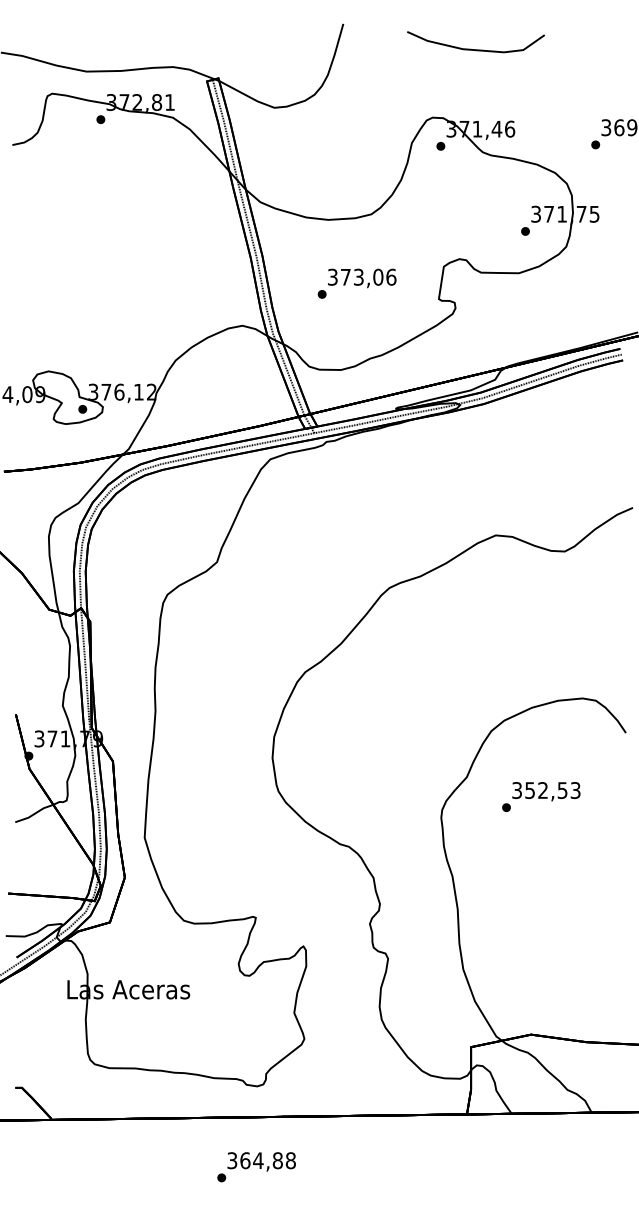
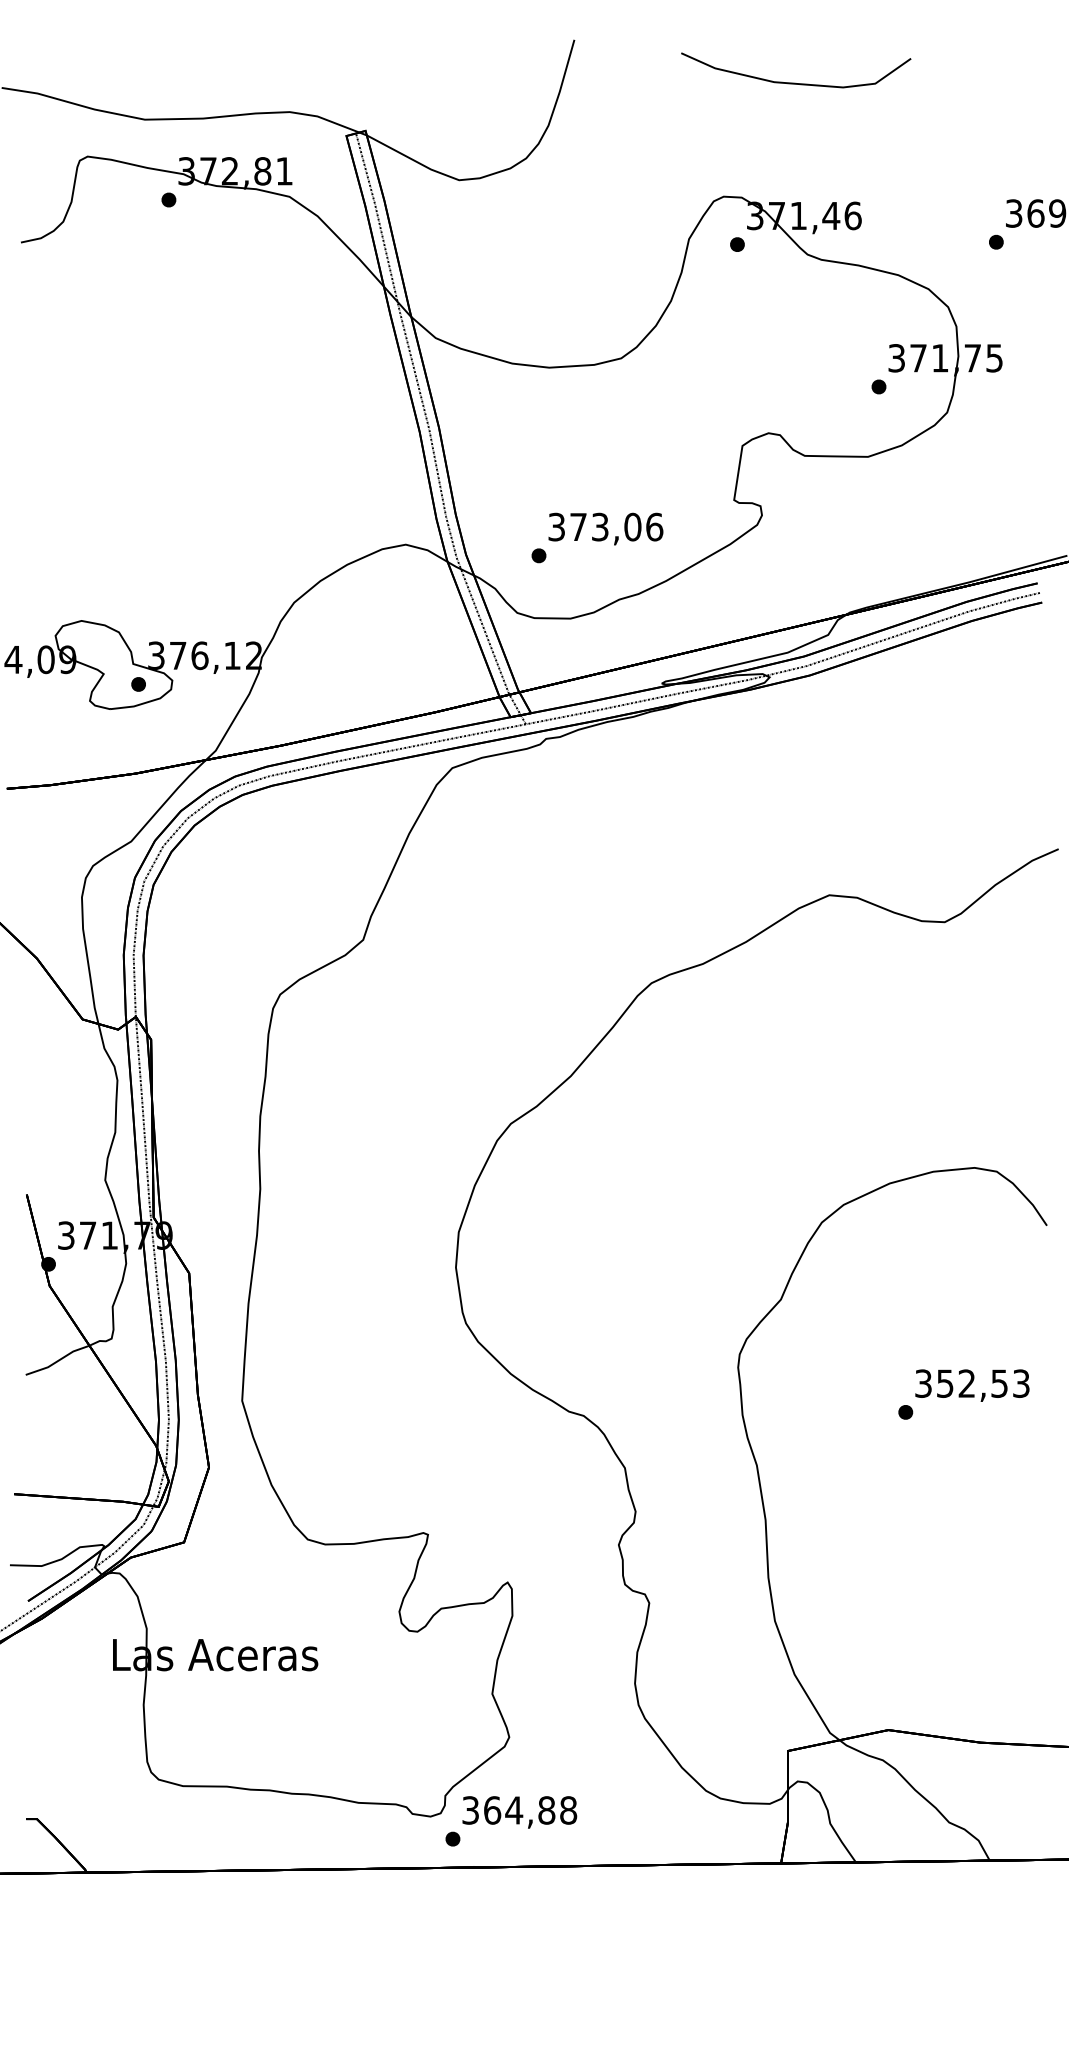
text: (356, 283) -> (596, 537), moved
text: (541, 796) -> (964, 1393), moved
text: (256, 1167) -> (511, 1821), moved

